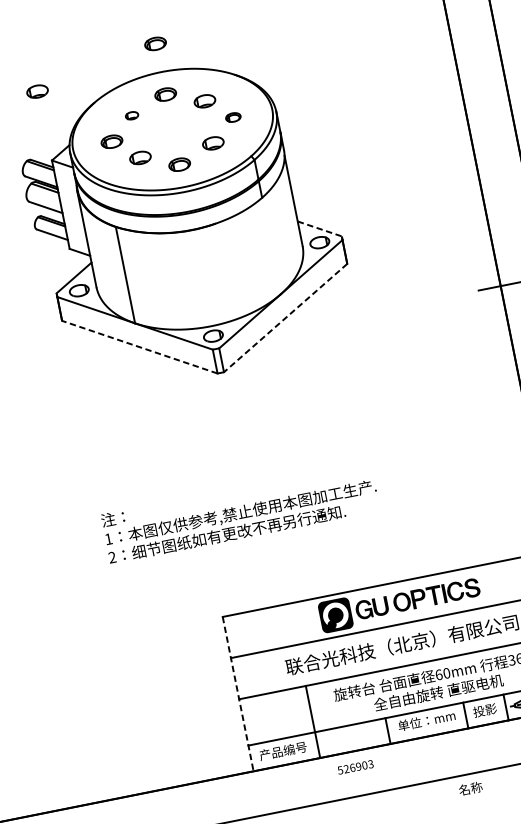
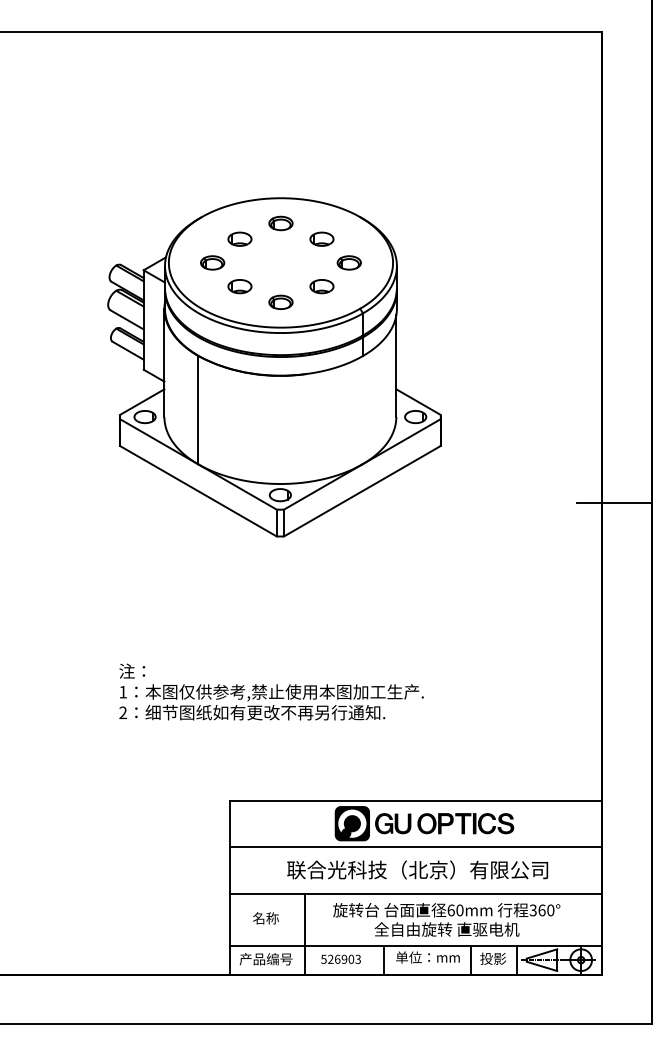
part: (155, 43) -> (280, 166), removed
part: (37, 91) -> (142, 192), removed
part: (131, 115) -> (239, 238), size x1.67
part: (232, 117) -> (348, 262), size x1.43
line: (319, 229) -> (418, 402), dashed -> solid
line: (285, 318) -> (362, 491), dashed -> solid
line: (140, 347) -> (198, 491), dashed -> solid
line: (237, 693) -> (229, 887), dashed -> solid
text: (355, 766) -> (340, 958), moved
text: (470, 788) -> (265, 918), moved

